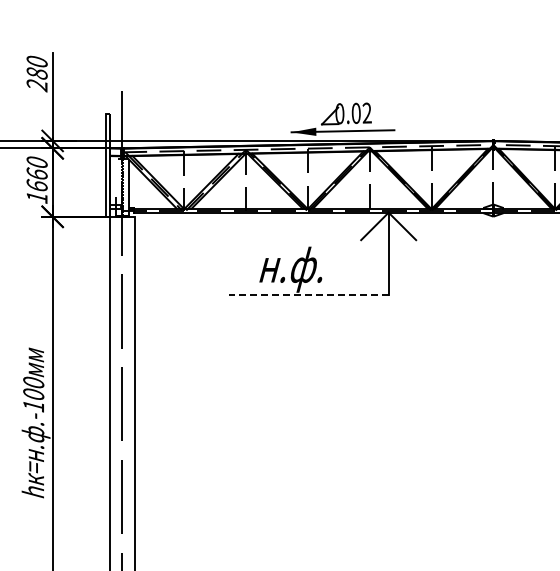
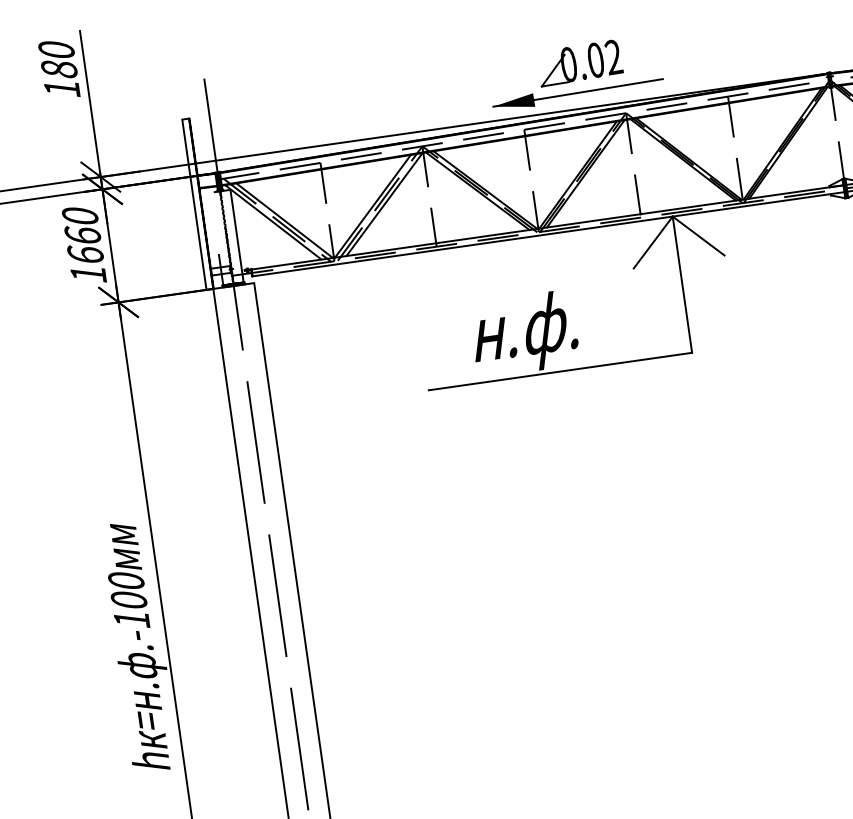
text: (36, 85) -> (61, 89), 280 -> 180
line: (308, 295) -> (559, 372), dashed -> solid

